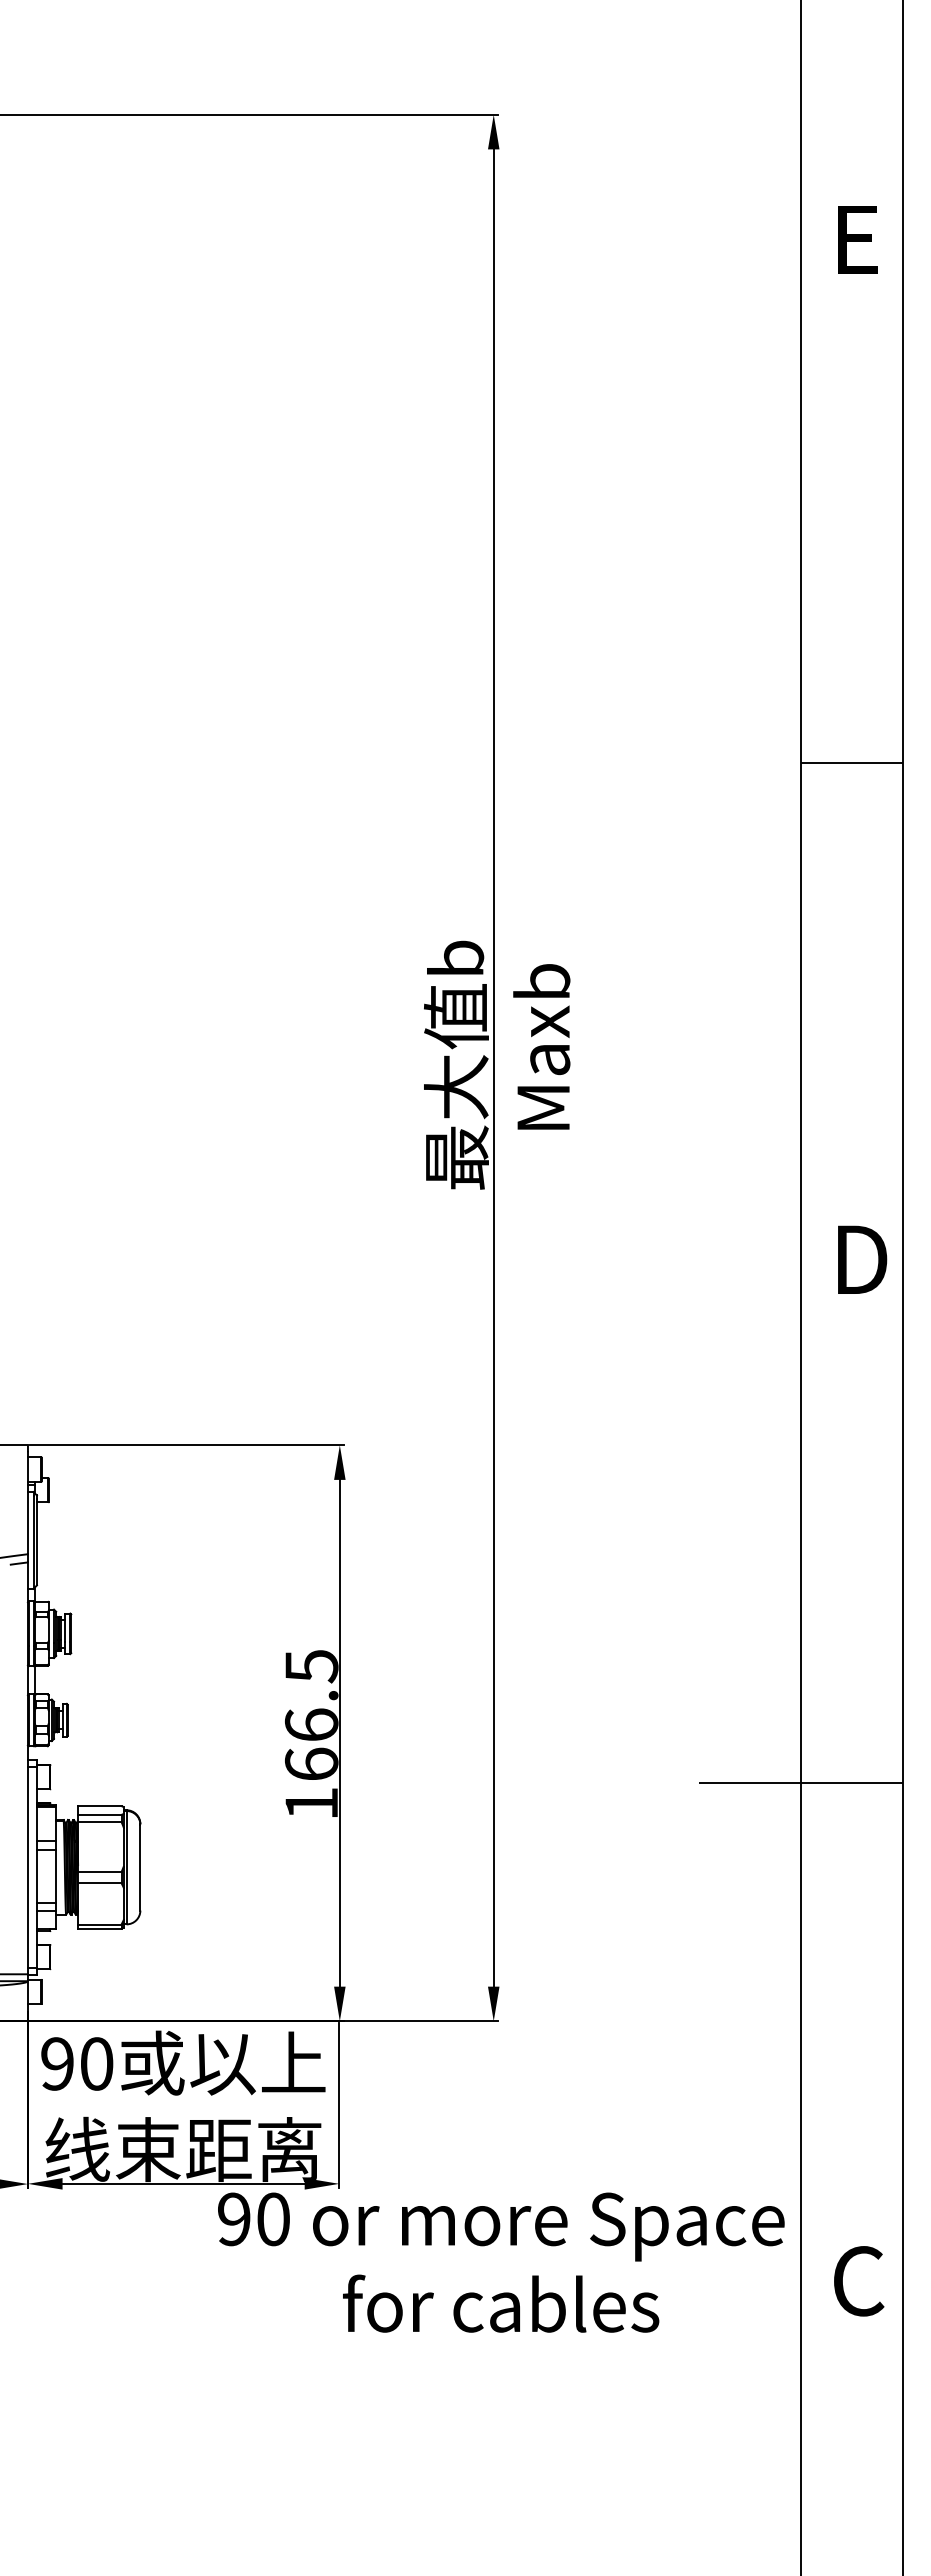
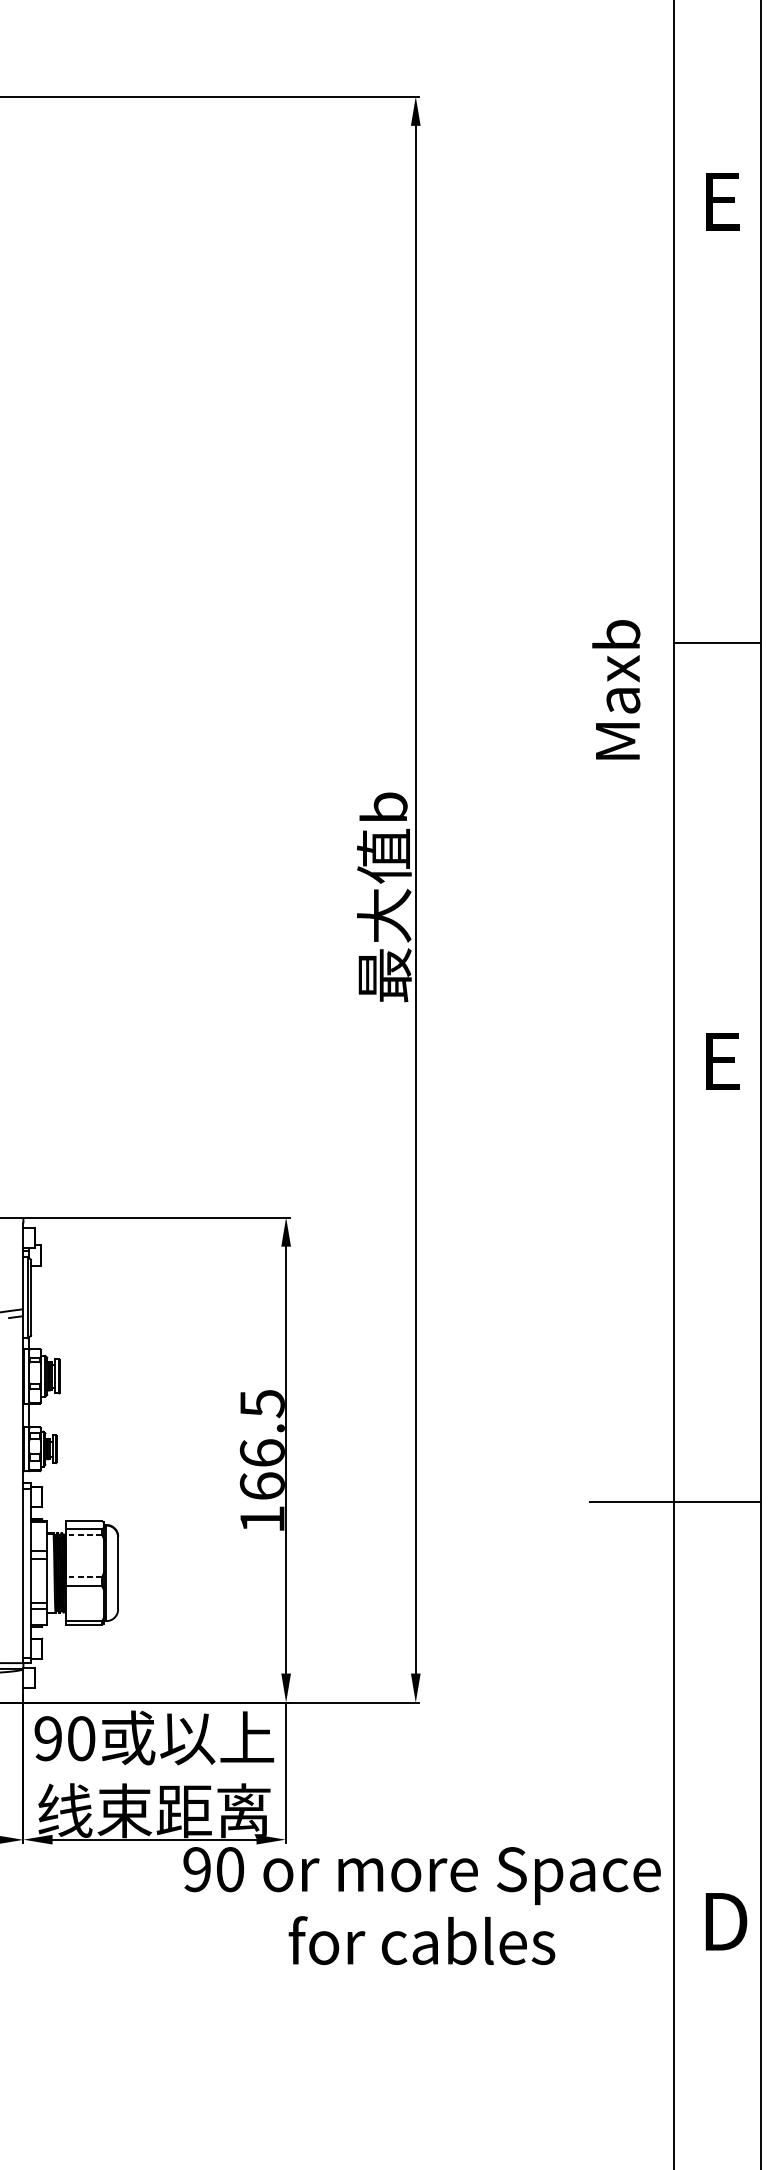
text: (541, 1046) -> (616, 689), moved
text: (862, 1259) -> (726, 1060), D -> E
line: (99, 1822) -> (83, 1535), solid -> dashed
line: (99, 1872) -> (83, 1577), solid -> dashed
text: (860, 2281) -> (724, 1921), C -> D

